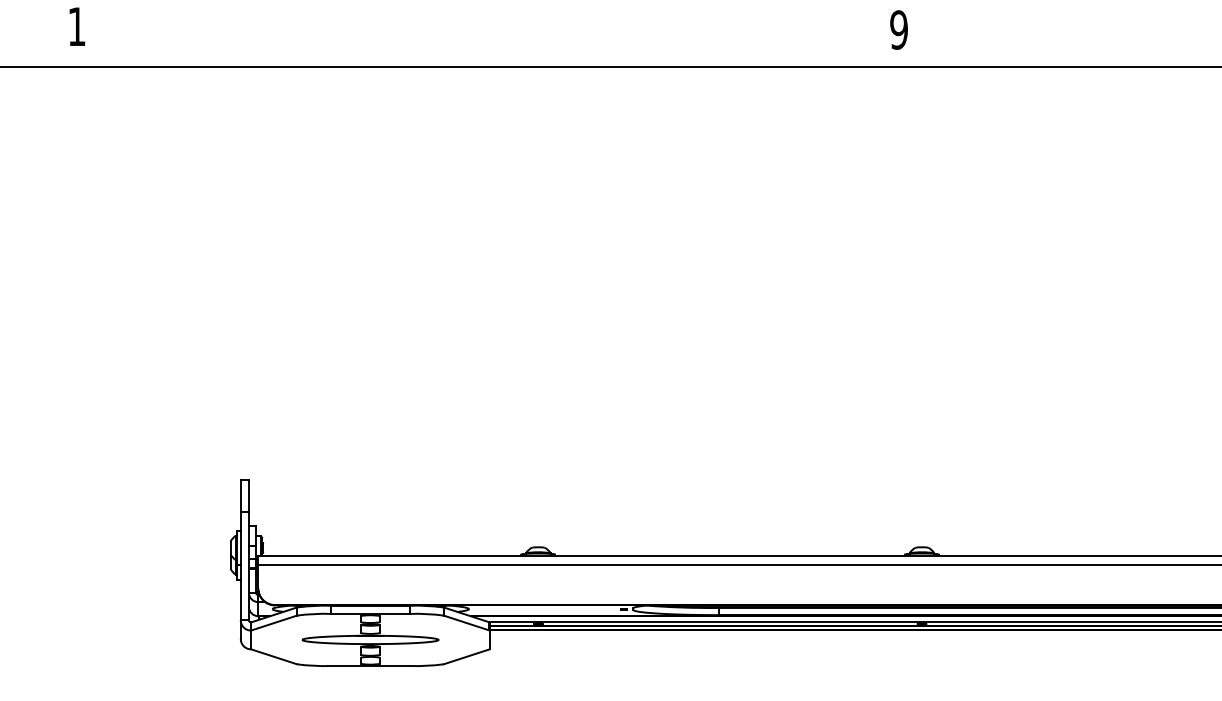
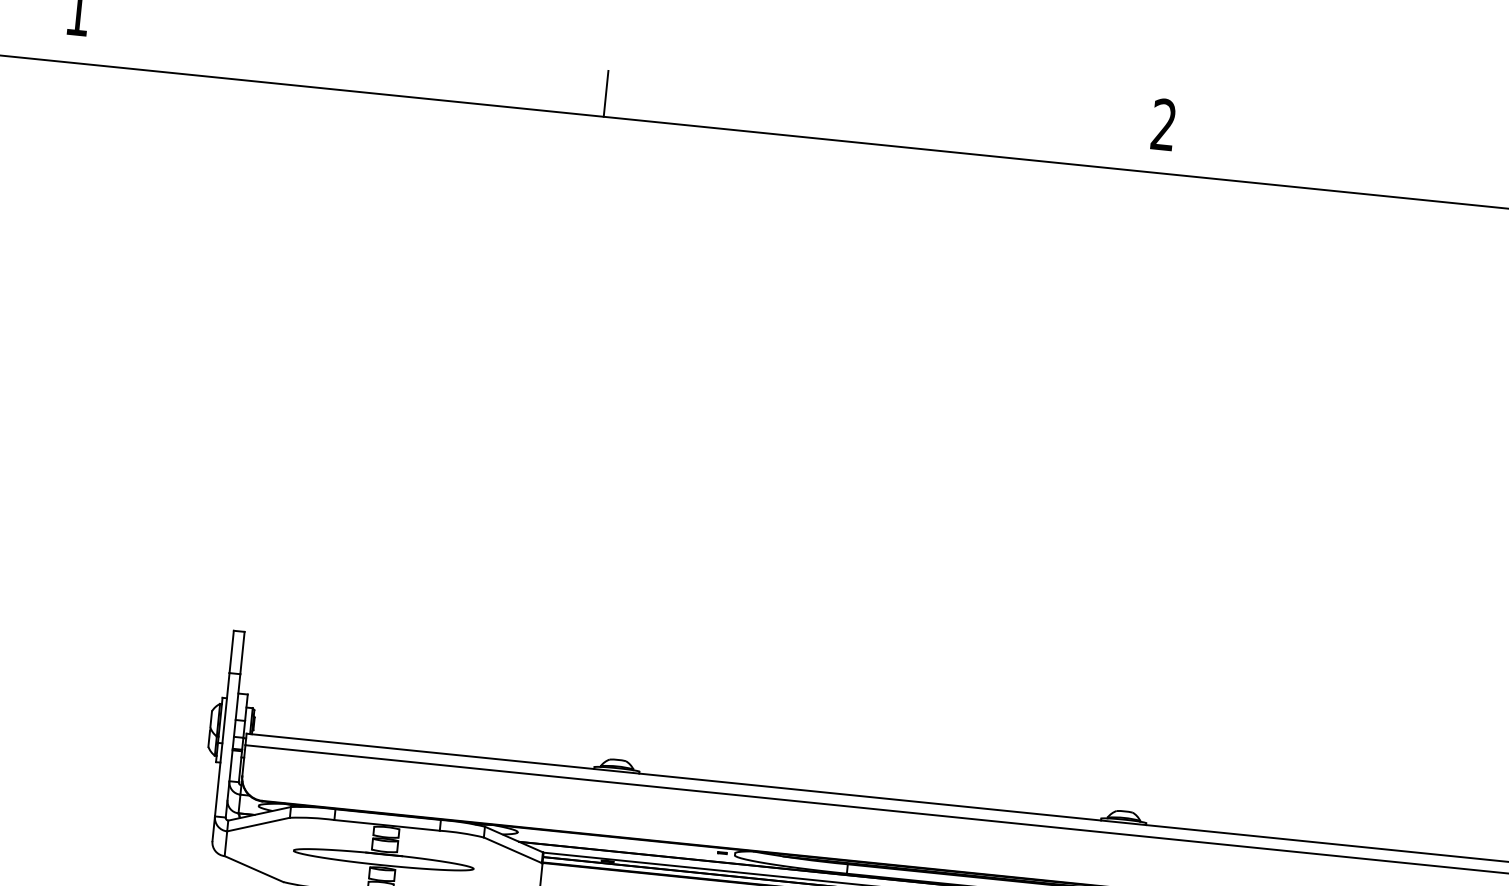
text: (898, 29) -> (1163, 124), 9 -> 2
line: (478, 48) -> (605, 92), added

